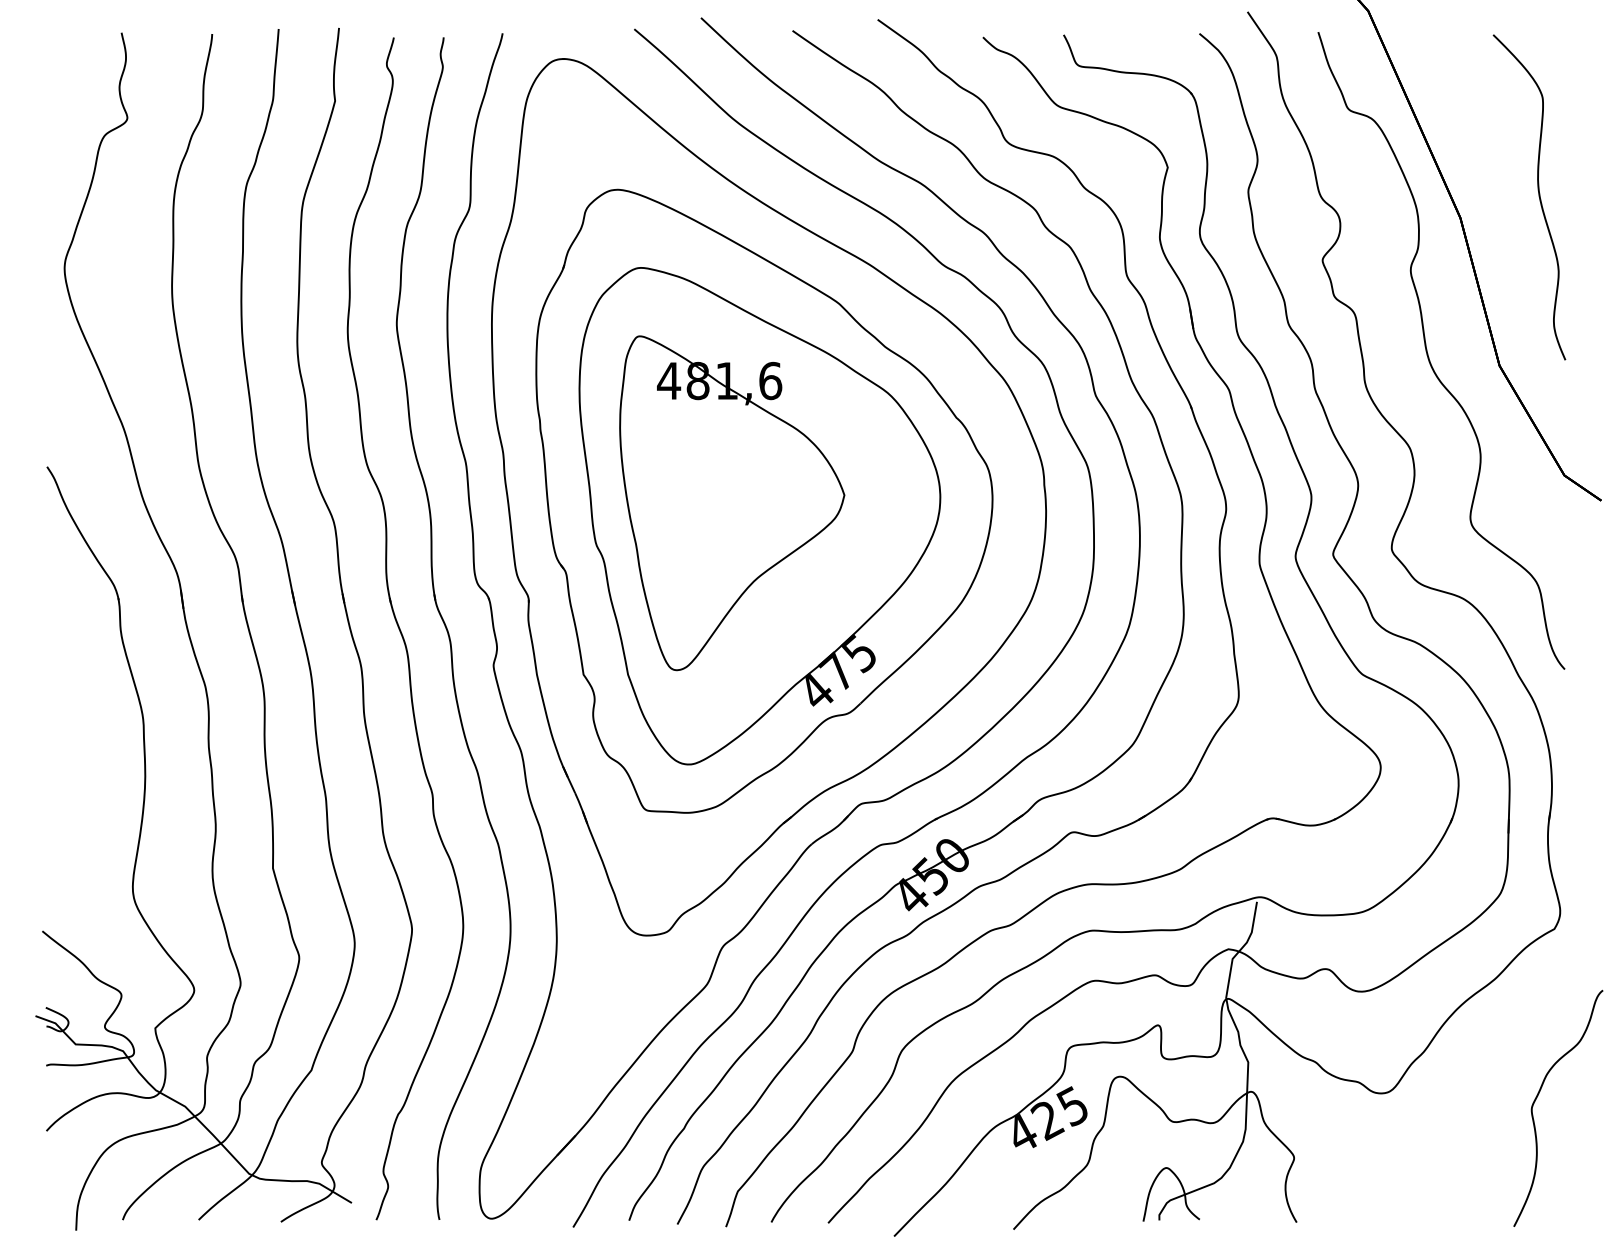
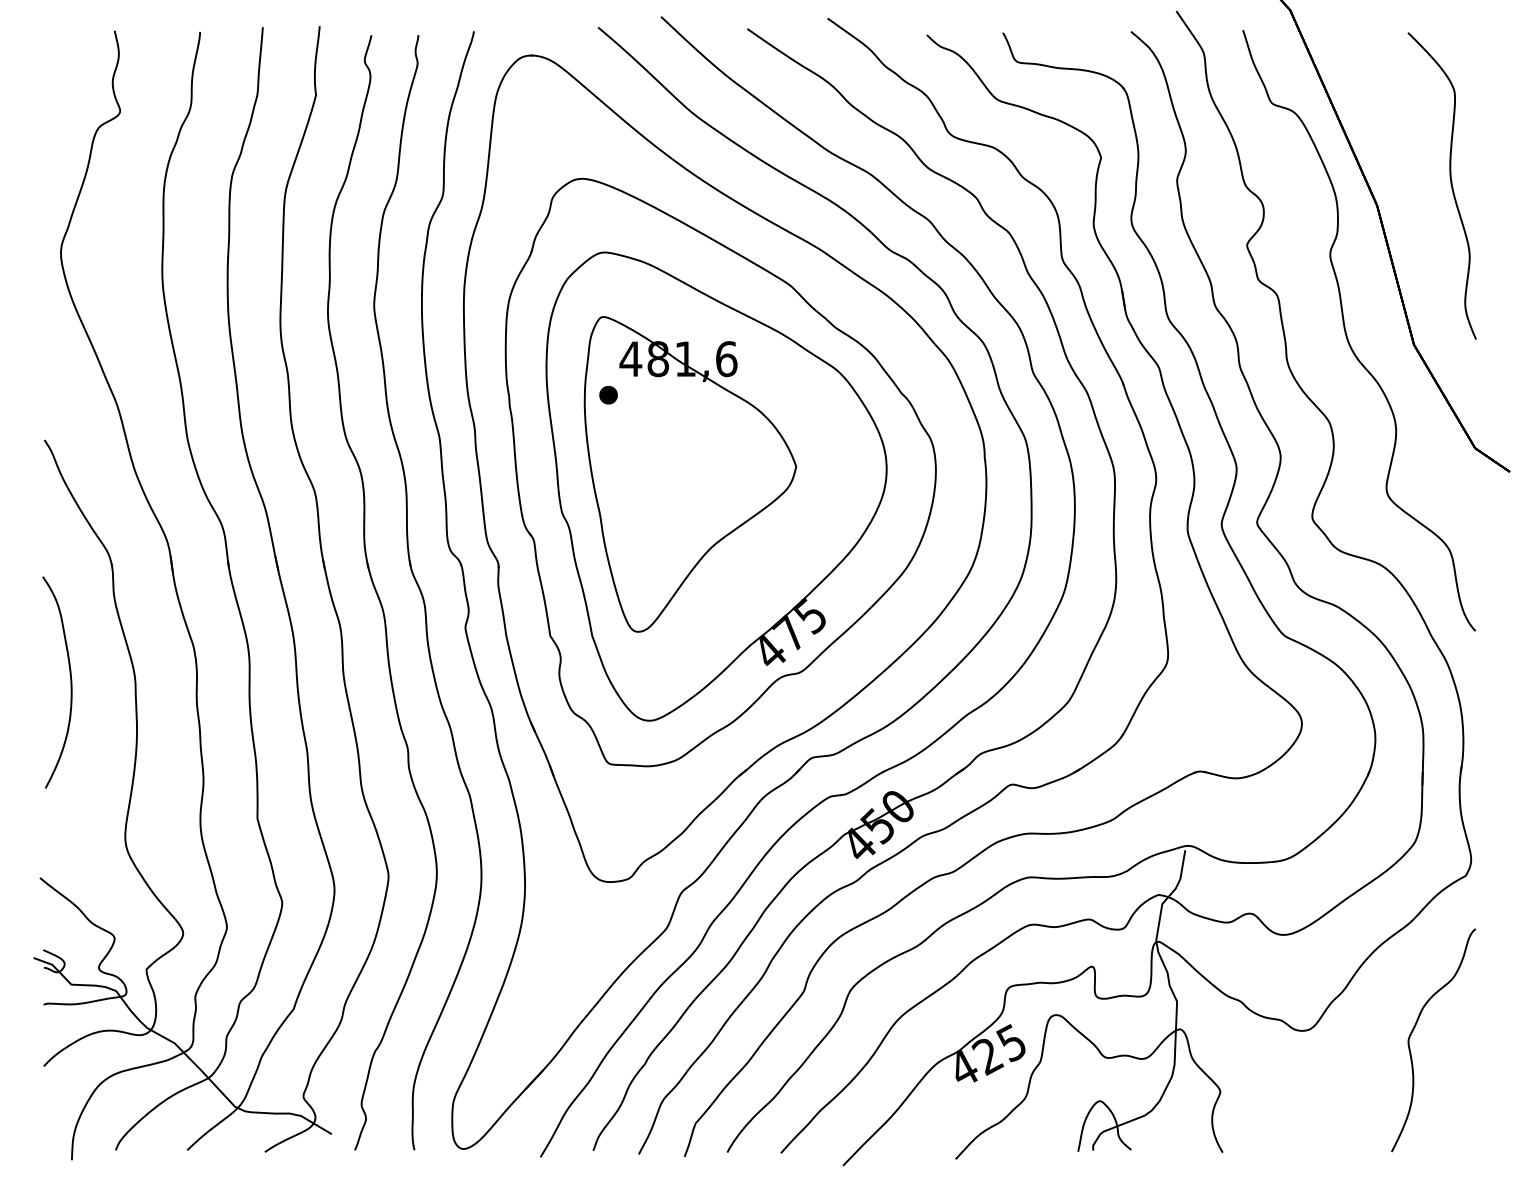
part: (645, 418) -> (608, 394), added
curve: (74, 723) -> (70, 682), added
curve: (1538, 1096) -> (1414, 1029), moved

